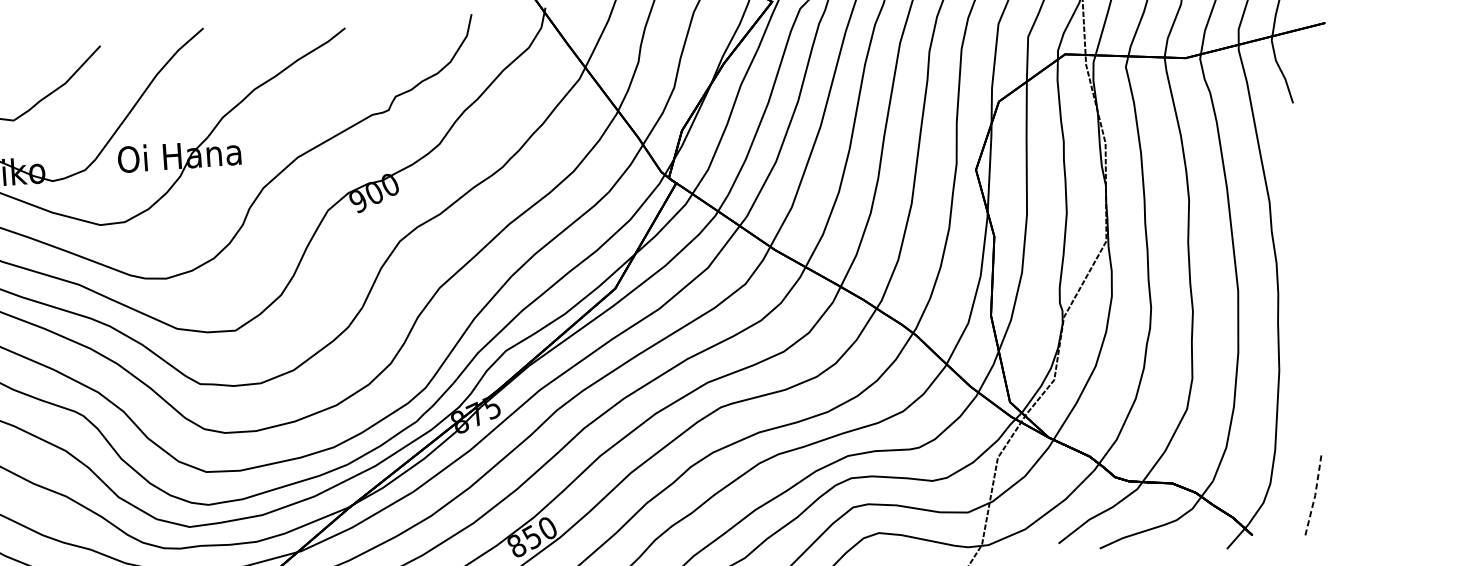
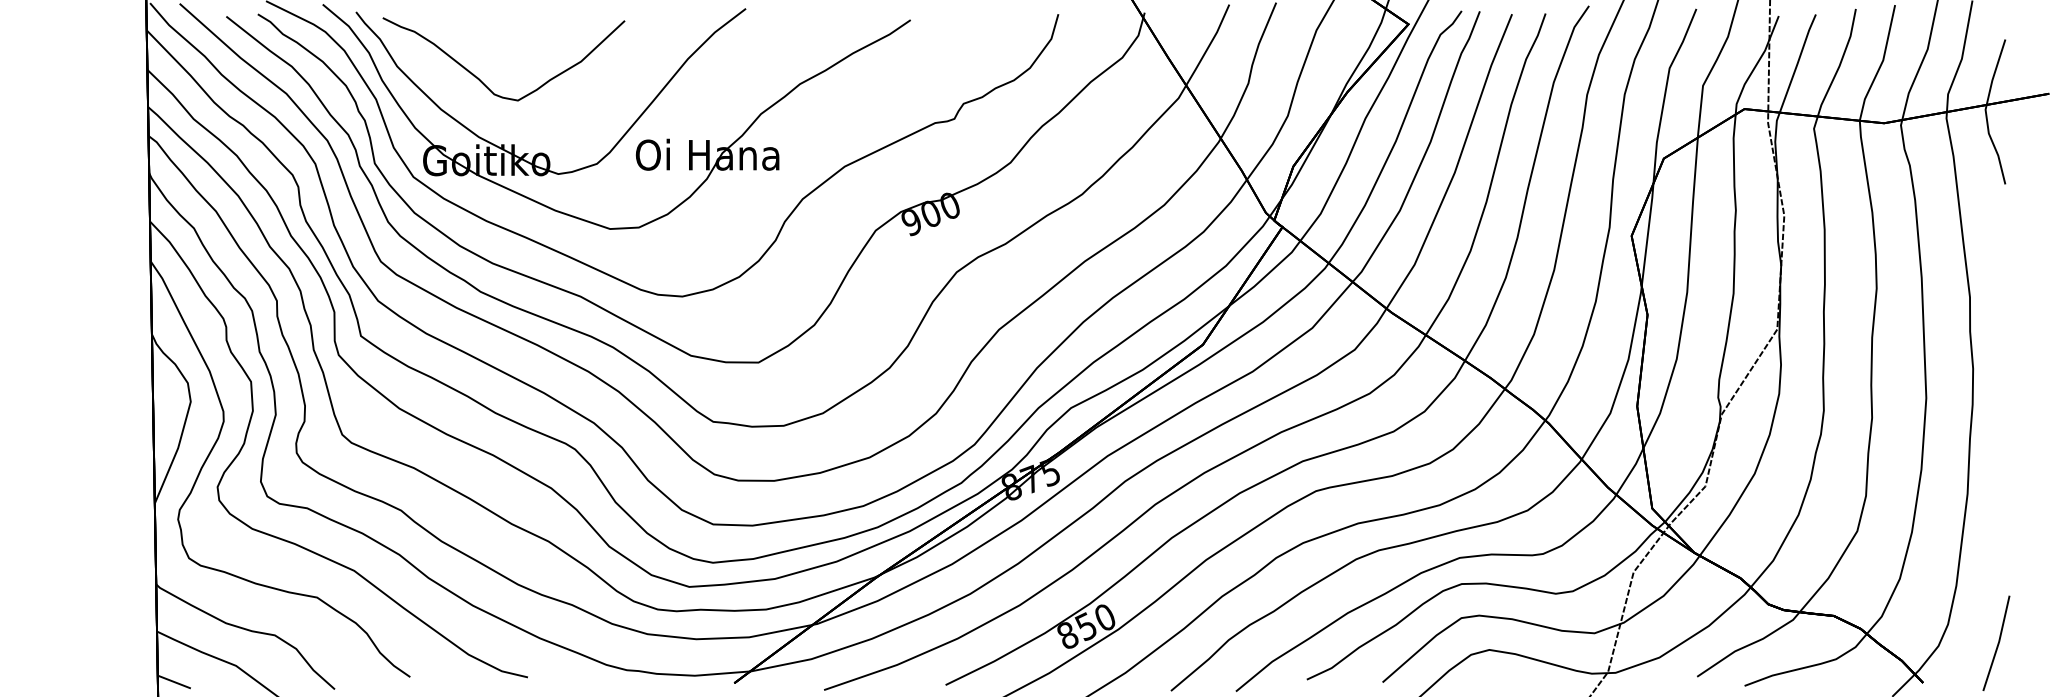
line: (1314, 497) -> (1998, 643), dashed -> solid

